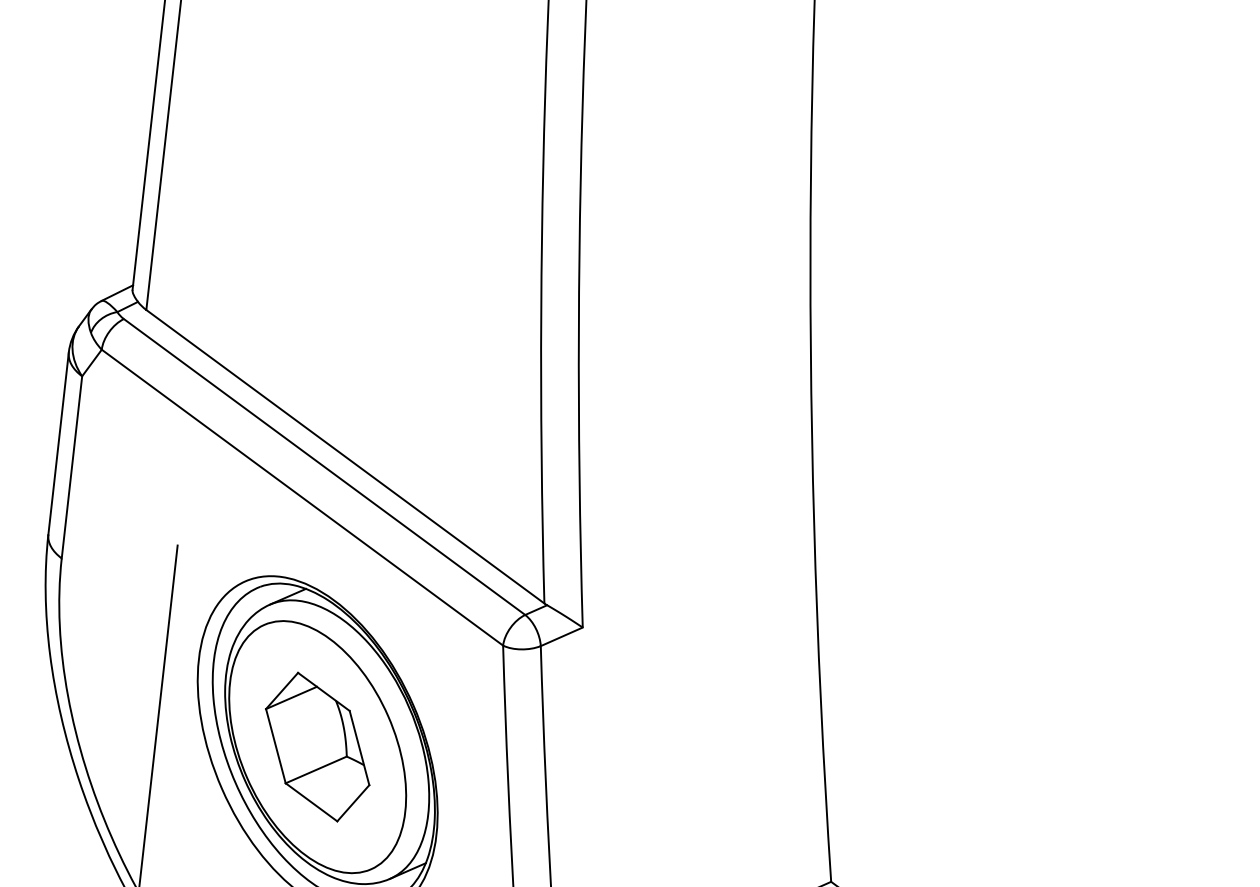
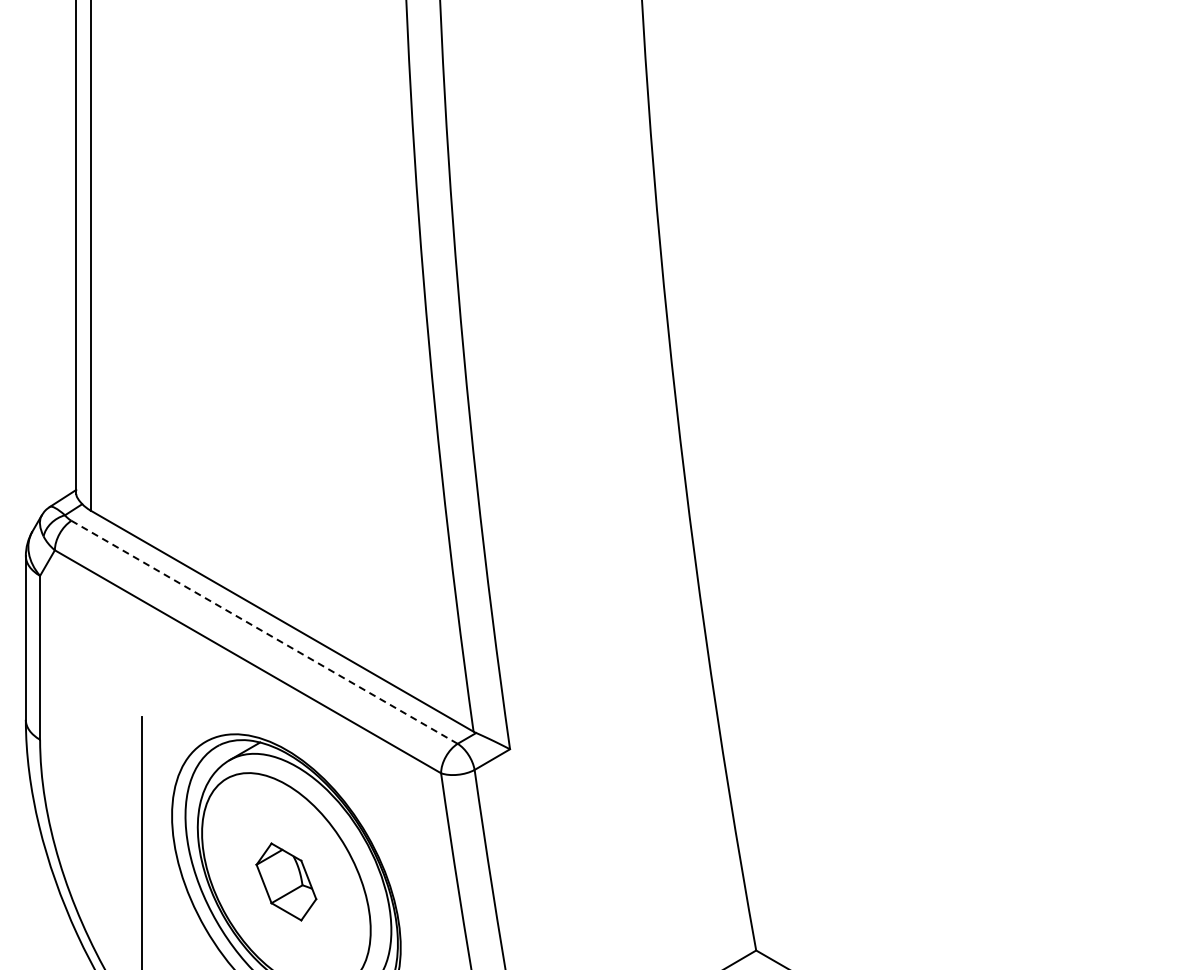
line: (324, 467) -> (264, 632), solid -> dashed
part: (317, 746) -> (286, 881), size x0.6

